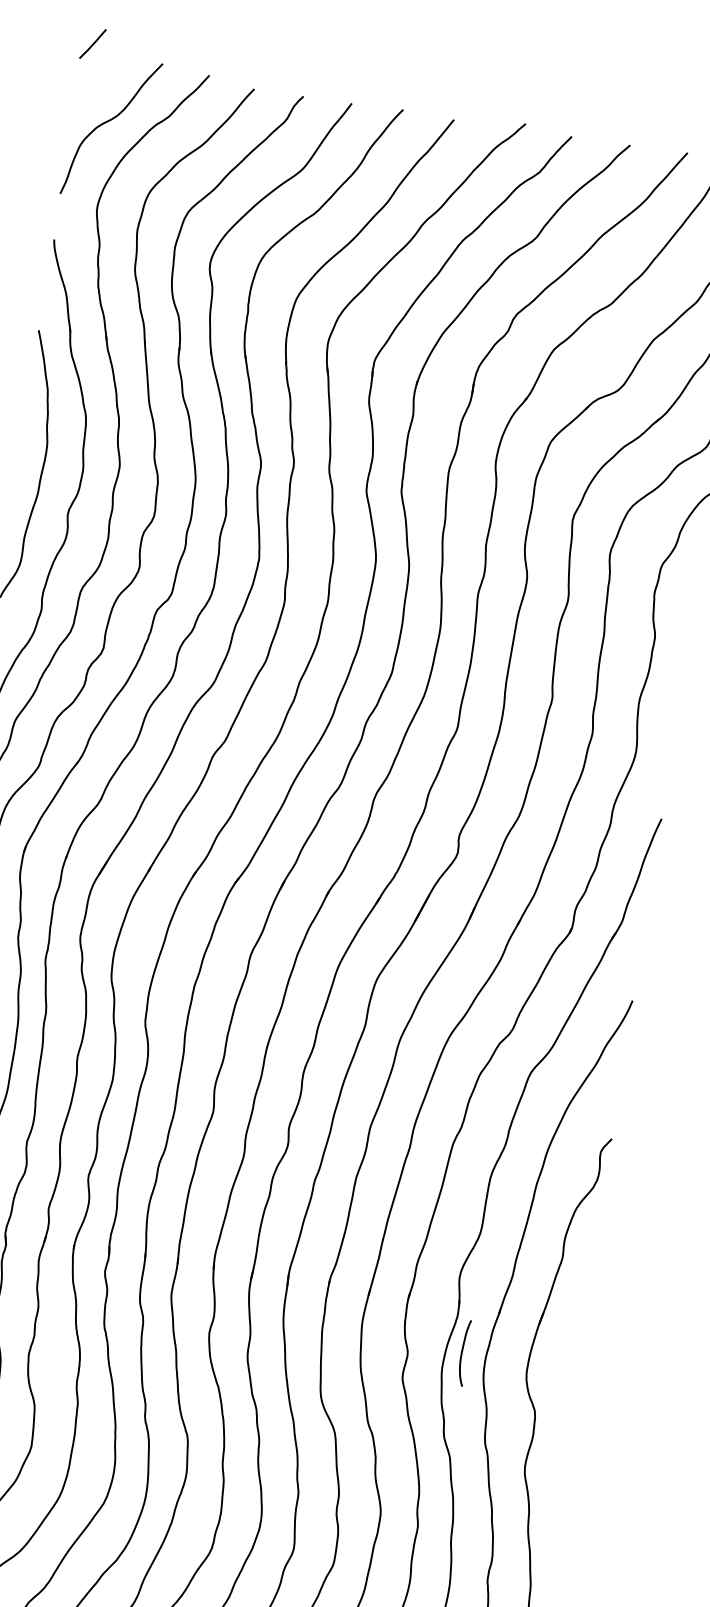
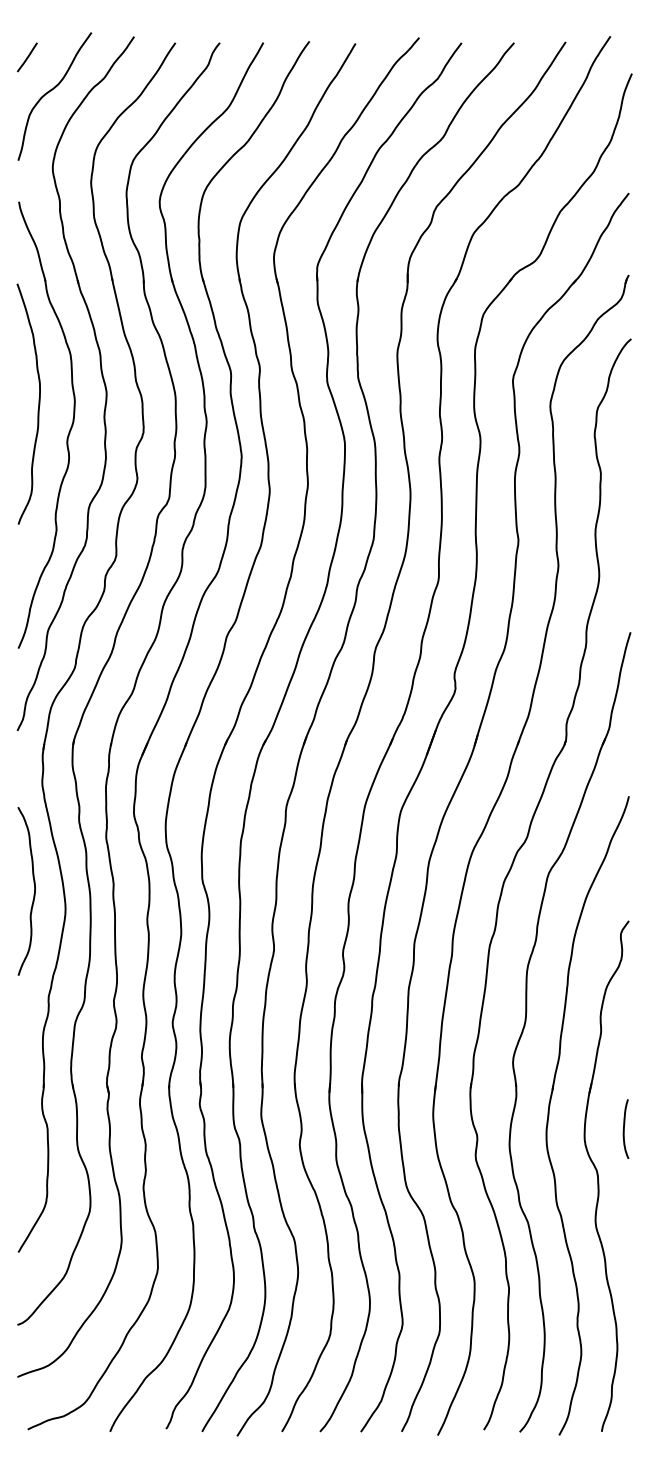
line: (93, 44) -> (27, 57), moved
curve: (462, 1352) -> (624, 1128), moved

